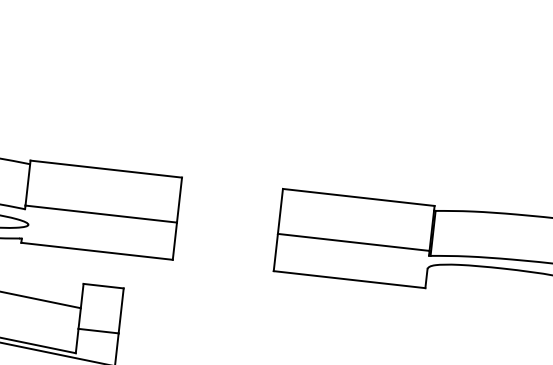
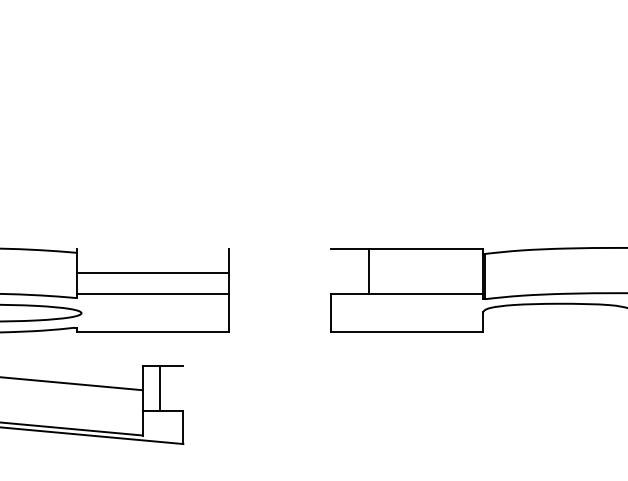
line: (106, 169) -> (152, 273), moved
line: (280, 211) -> (368, 271), moved
line: (121, 311) -> (160, 388), moved

